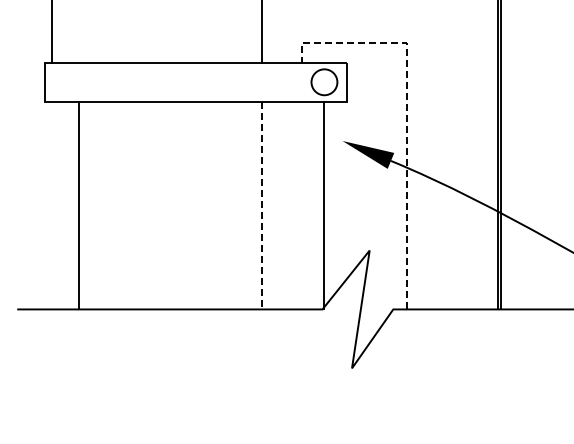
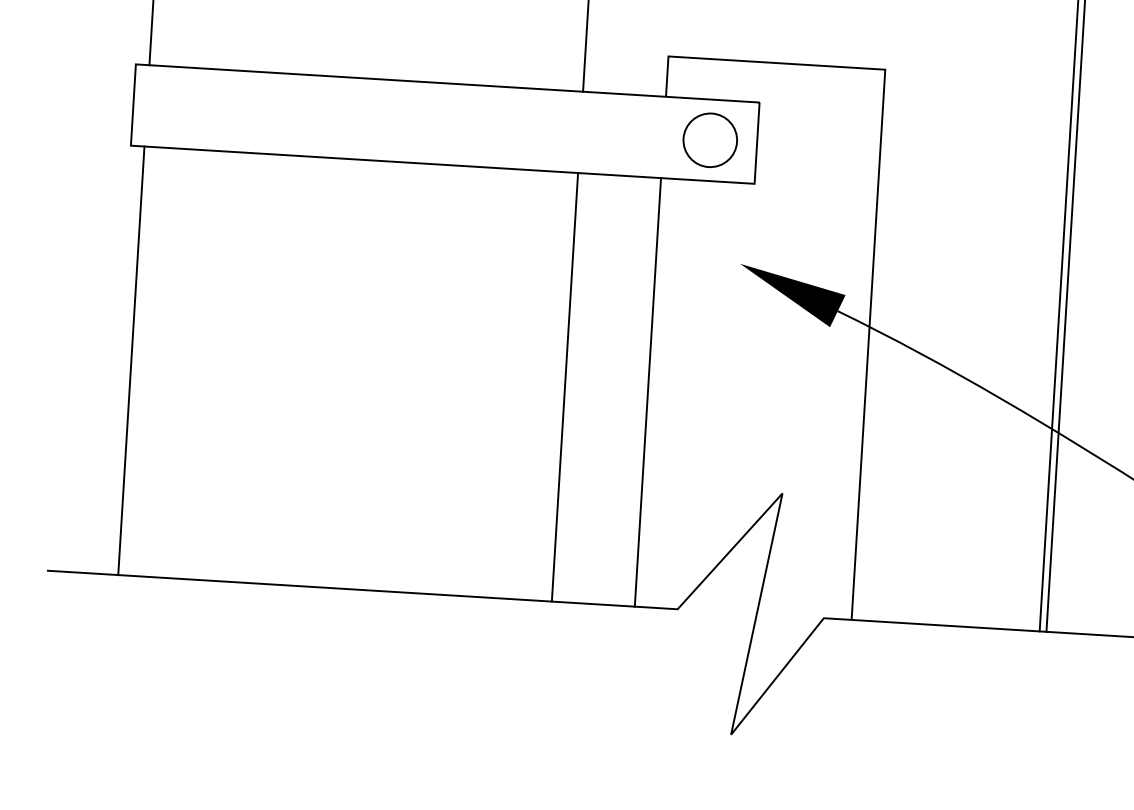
line: (406, 112) -> (875, 213), dashed -> solid
line: (78, 205) -> (130, 360), moved
line: (261, 205) -> (564, 386), dashed -> solid
line: (323, 205) -> (647, 391), moved

